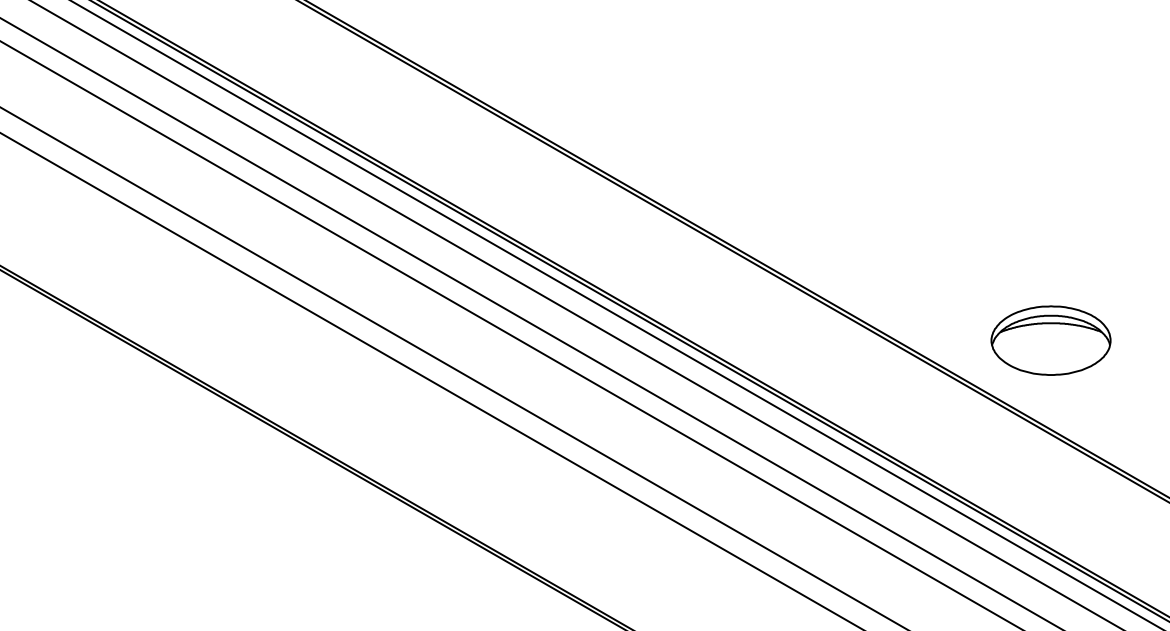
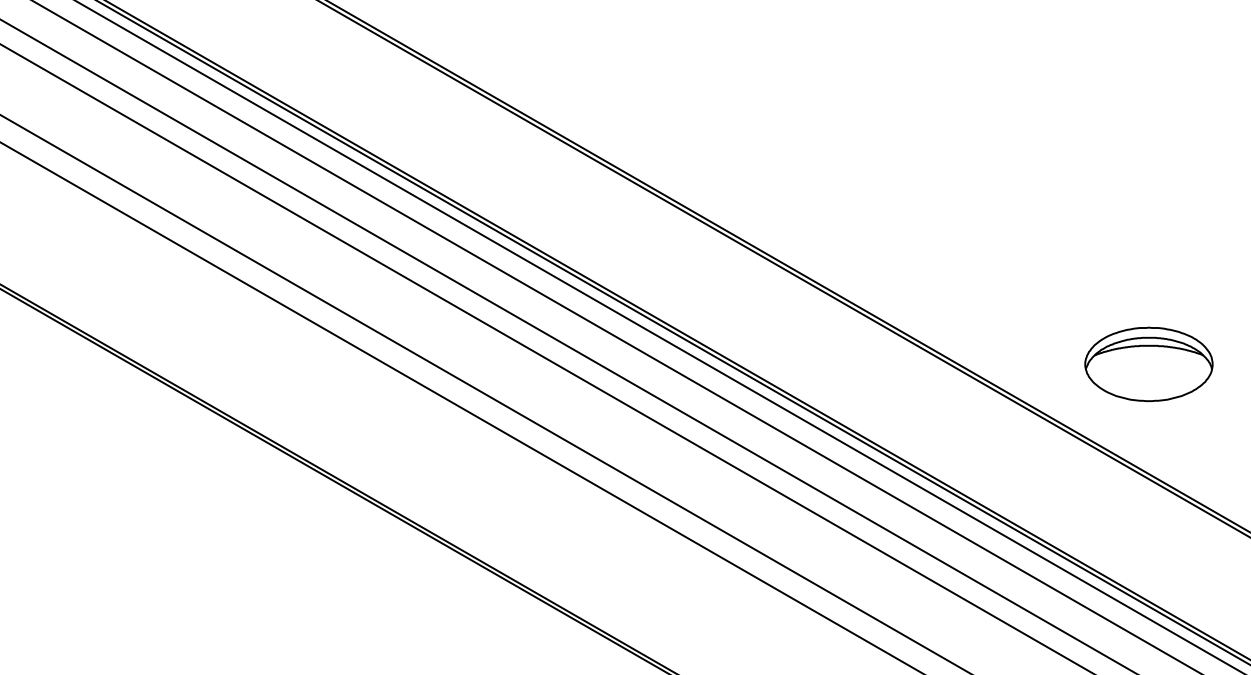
part: (1050, 339) -> (1148, 363), moved

